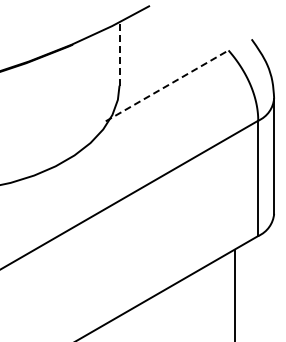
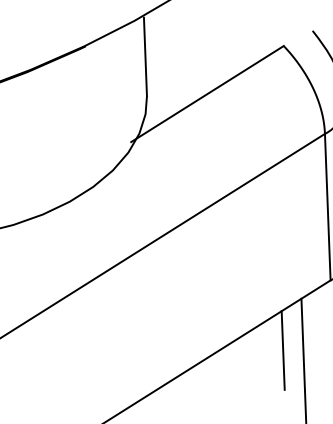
line: (119, 54) -> (145, 56), dashed -> solid
line: (167, 85) -> (207, 93), dashed -> solid
line: (218, 289) -> (282, 350), added

